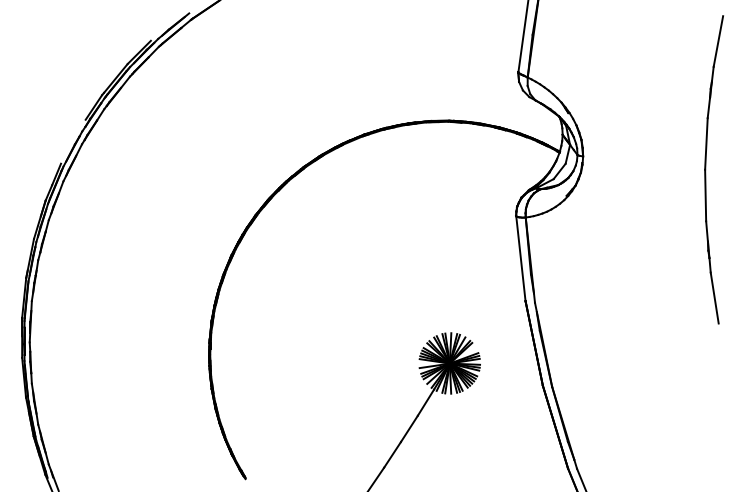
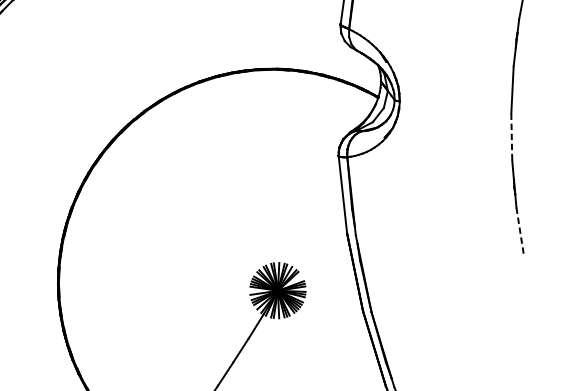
line: (705, 195) -> (511, 137), solid -> dashed
line: (714, 298) -> (519, 231), solid -> dashed

